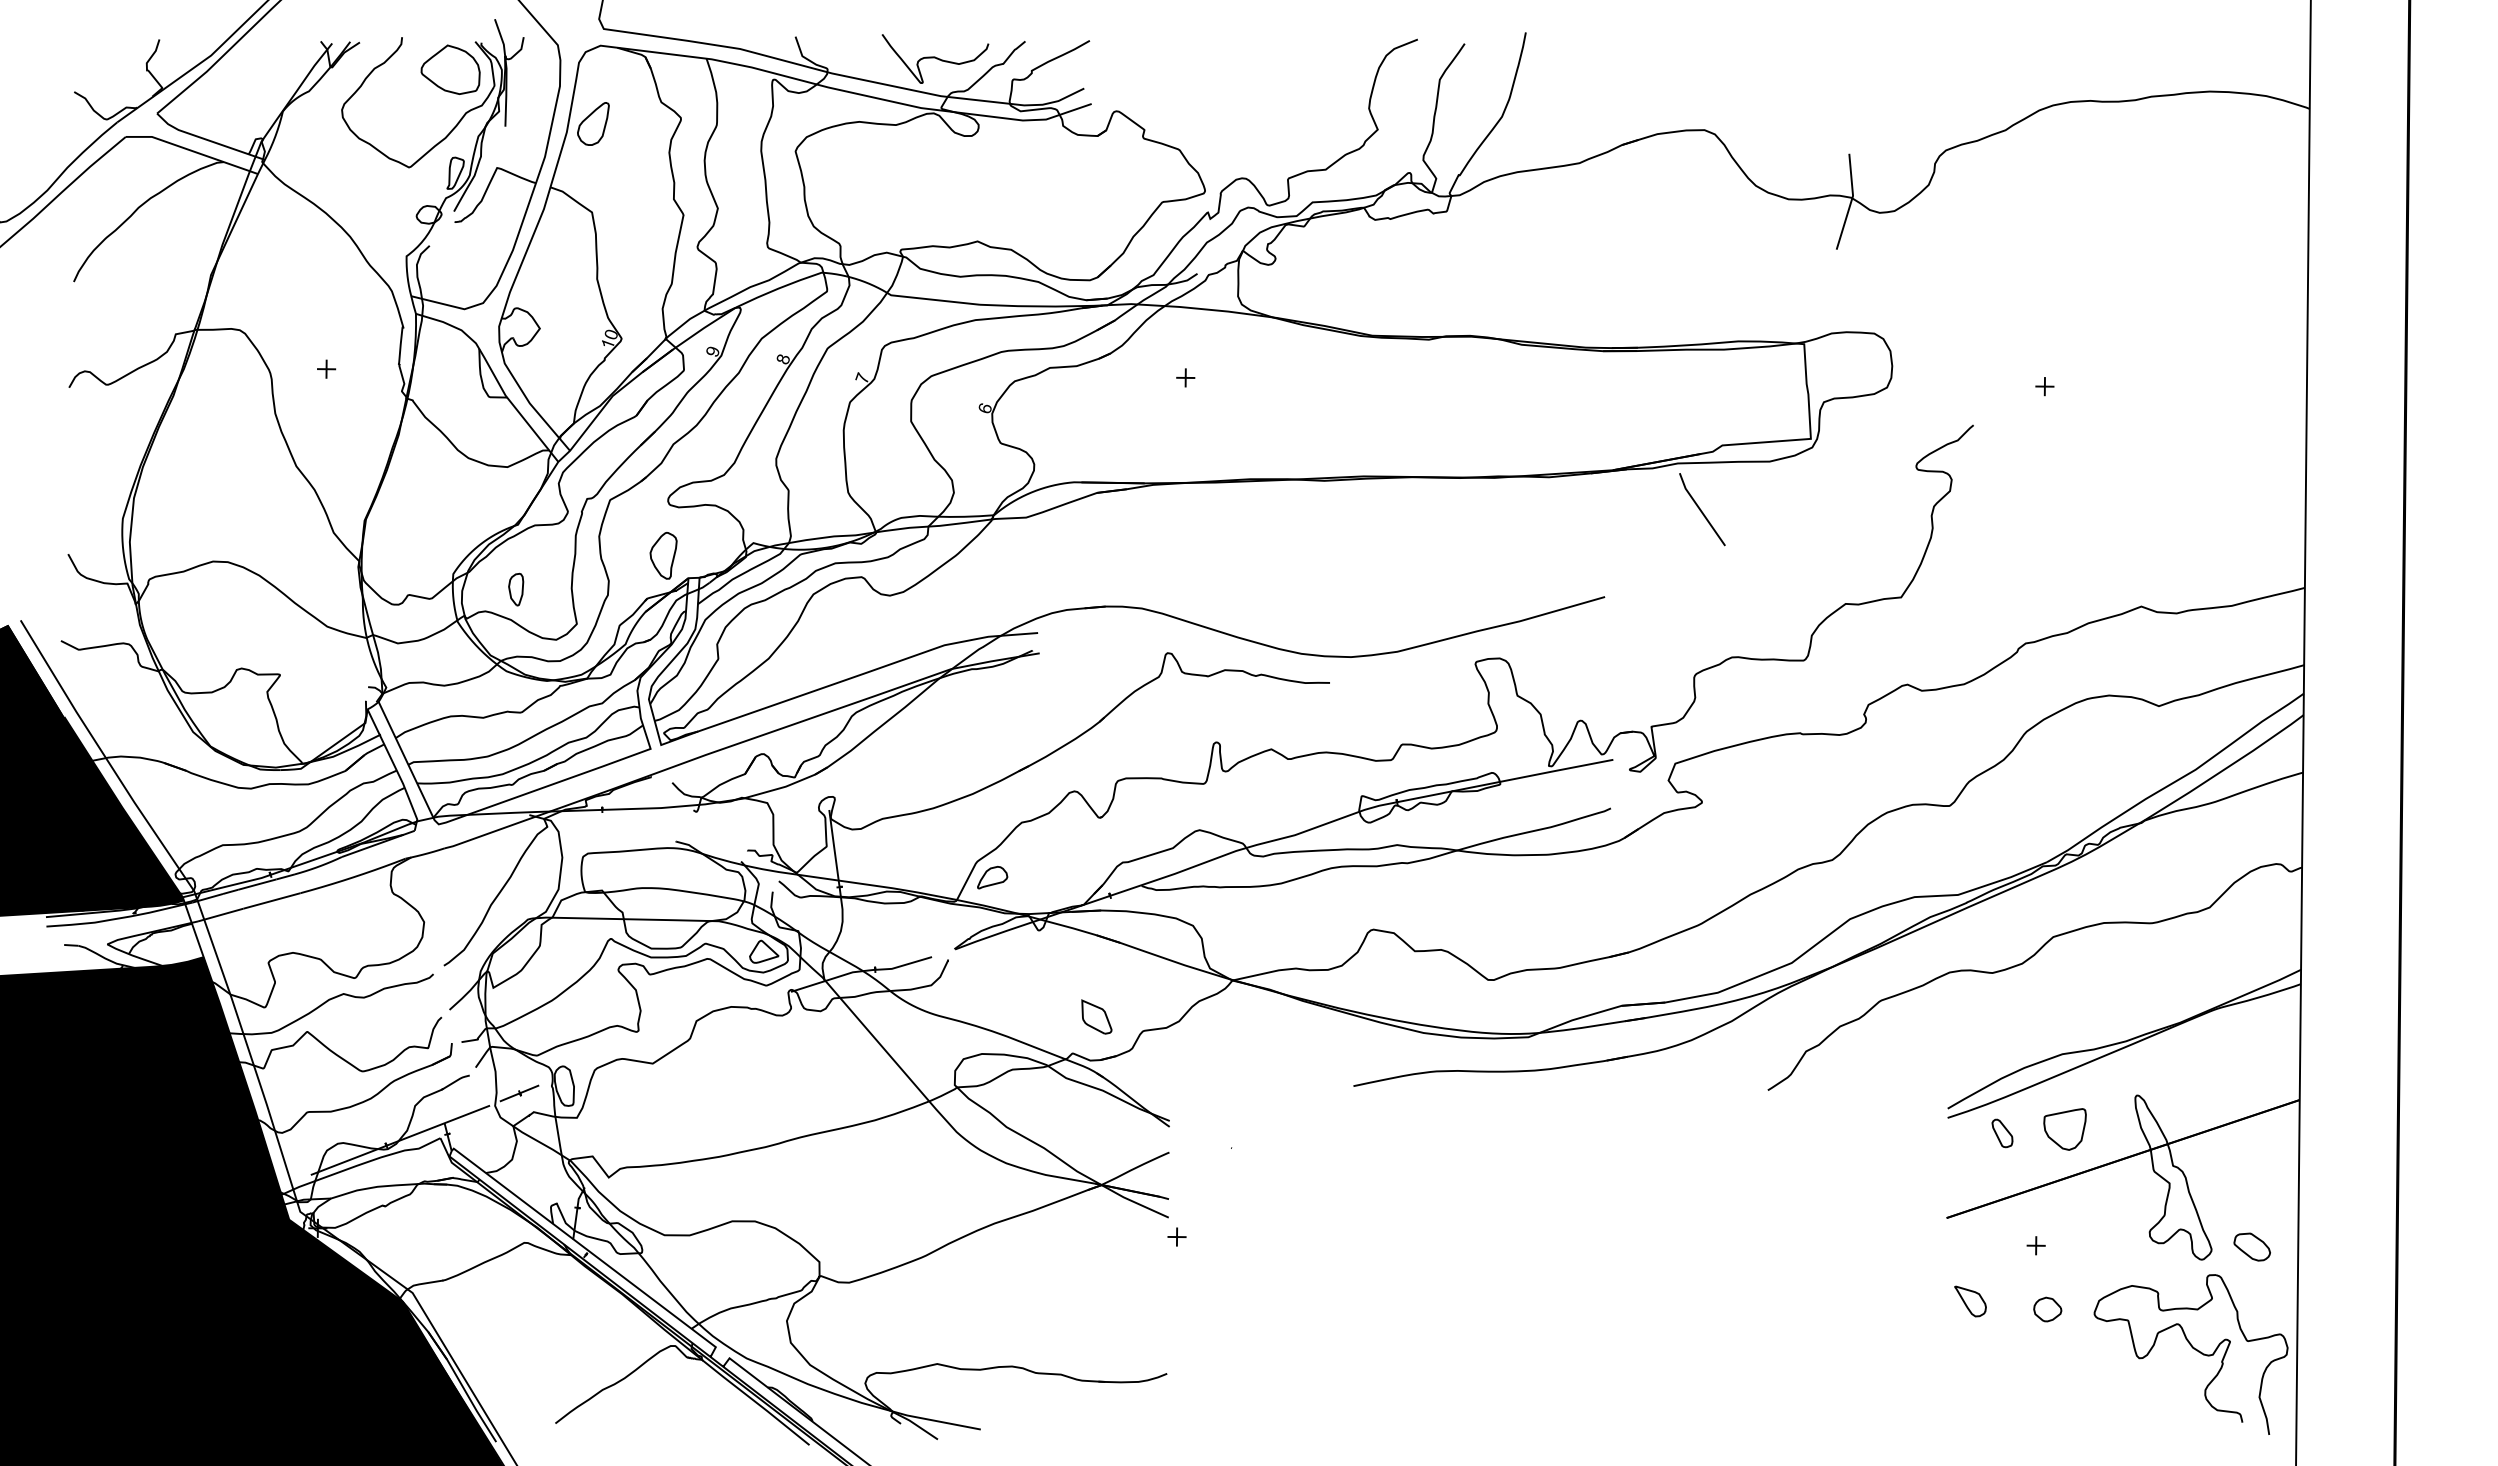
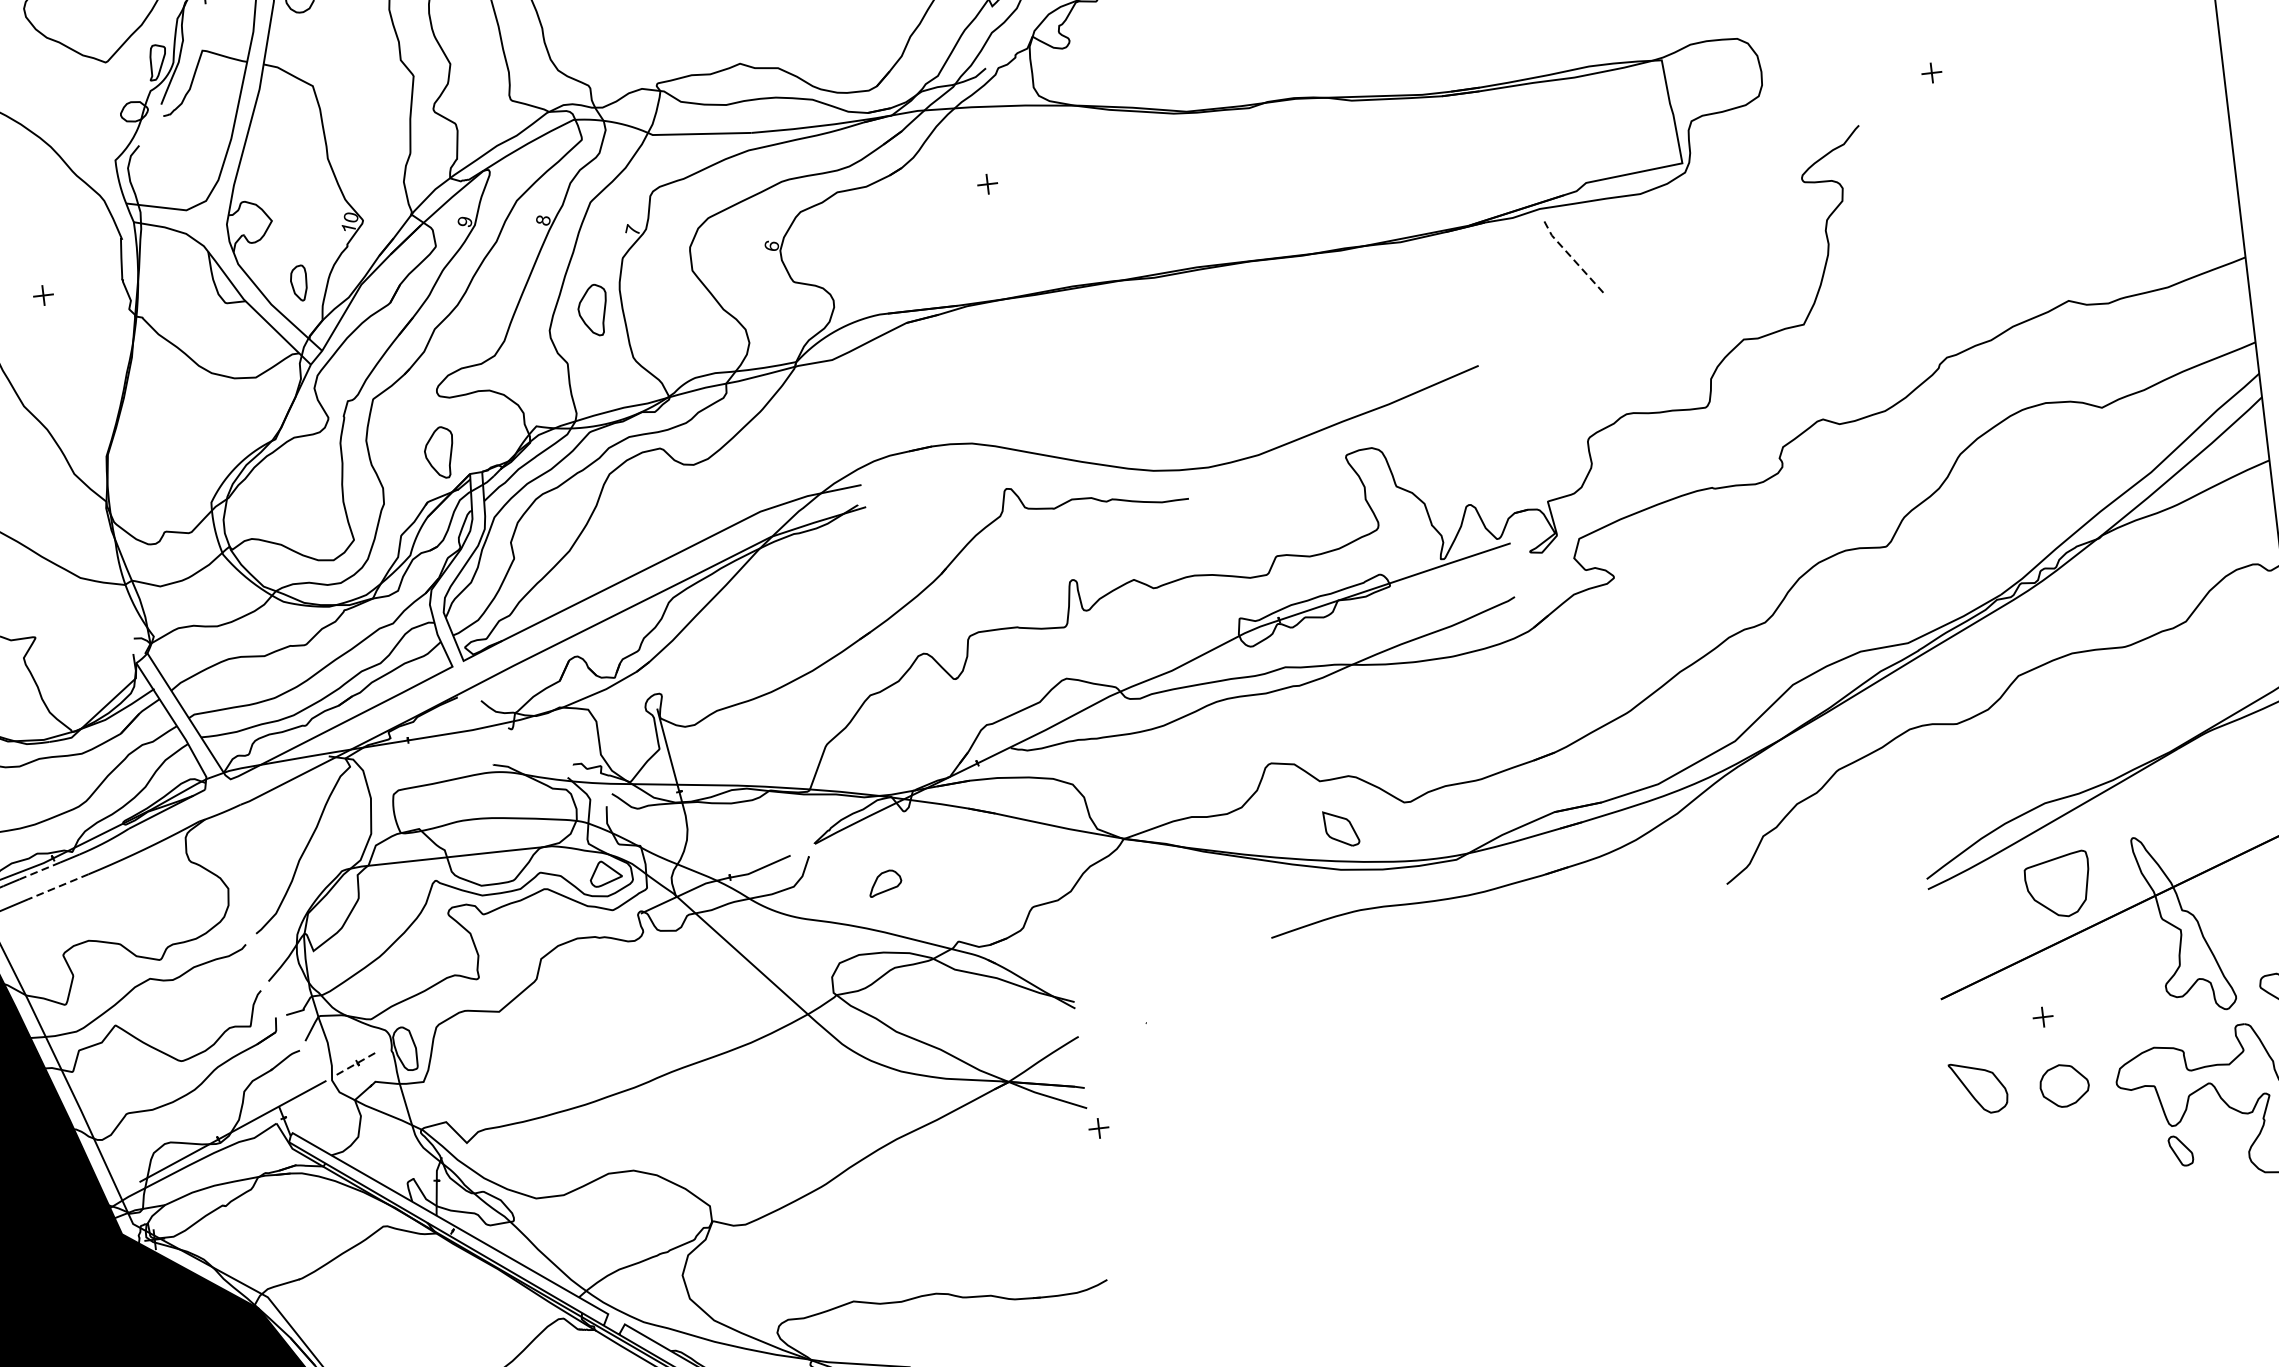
part: (817, 445) -> (593, 310), added
line: (1700, 509) -> (1571, 256), solid -> dashed
part: (516, 589) -> (299, 283), moved
part: (992, 877) -> (885, 883), moved
line: (257, 884) -> (40, 870), solid -> dashed
line: (271, 900) -> (57, 886), solid -> dashed
part: (1096, 1016) -> (1340, 827), moved
line: (519, 1093) -> (357, 1063), solid -> dashed
part: (2064, 1129) -> (2057, 885), size x1.4
part: (2002, 1133) -> (2181, 1150), moved
part: (1970, 1301) -> (1978, 1087), size x1.6
part: (2047, 1309) -> (2064, 1085), size x1.6

